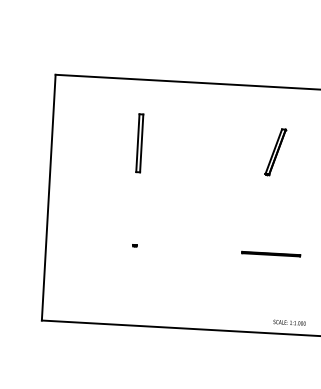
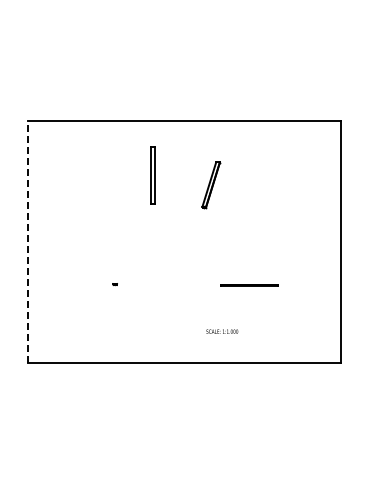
part: (138, 143) -> (152, 175), moved
part: (275, 152) -> (211, 185), moved
line: (48, 197) -> (27, 241), solid -> dashed
text: (289, 322) -> (222, 331), moved

